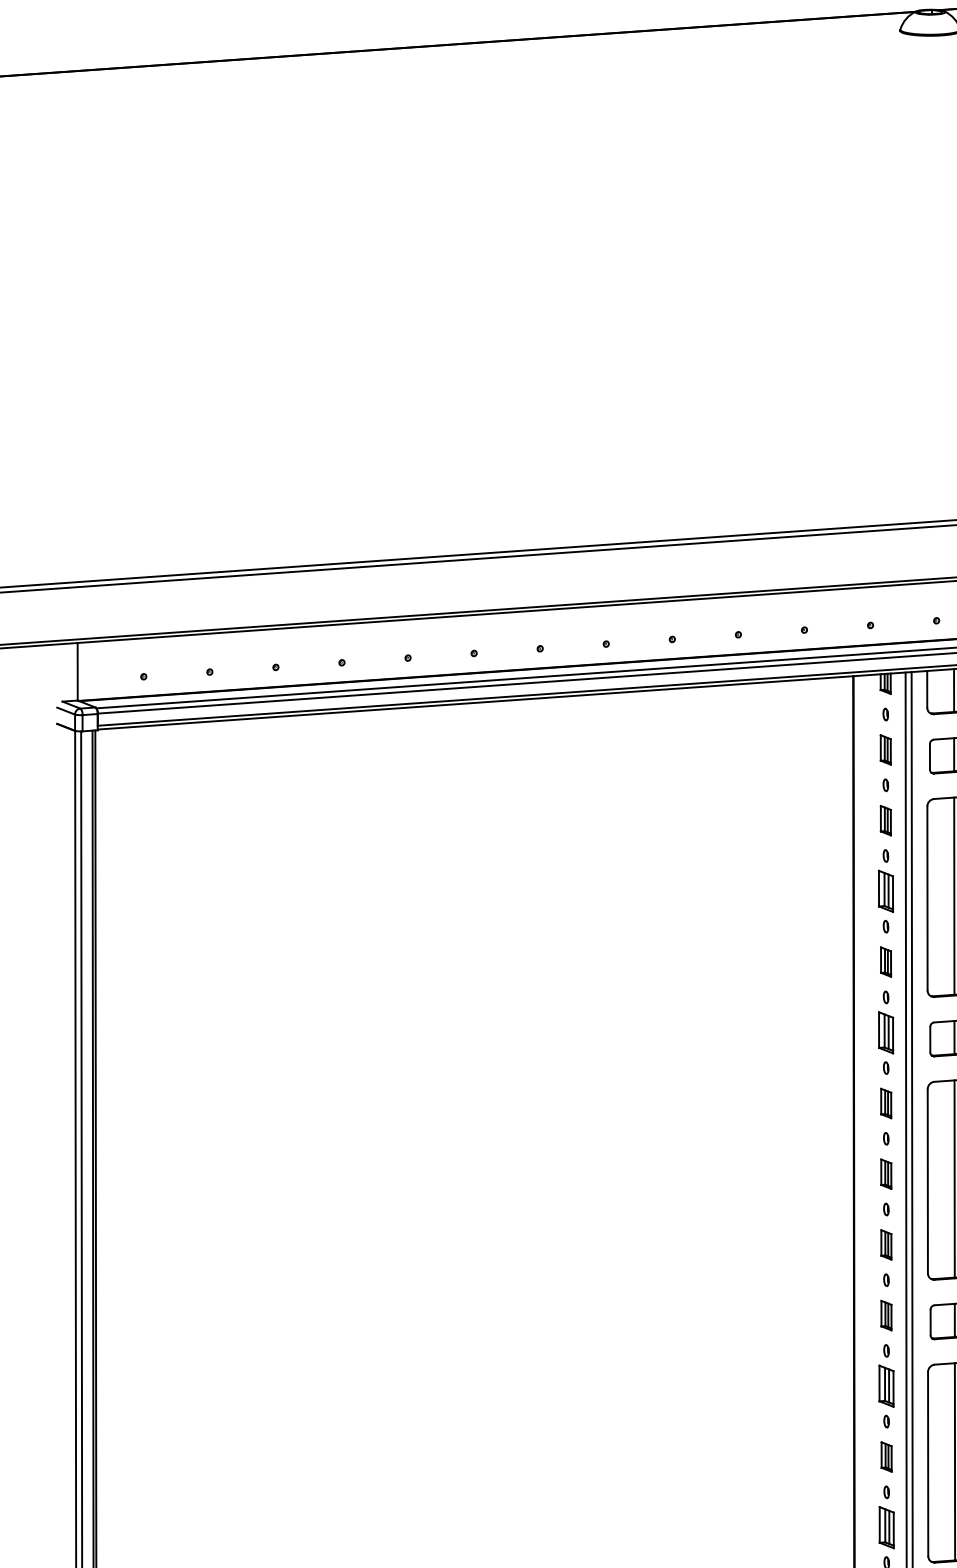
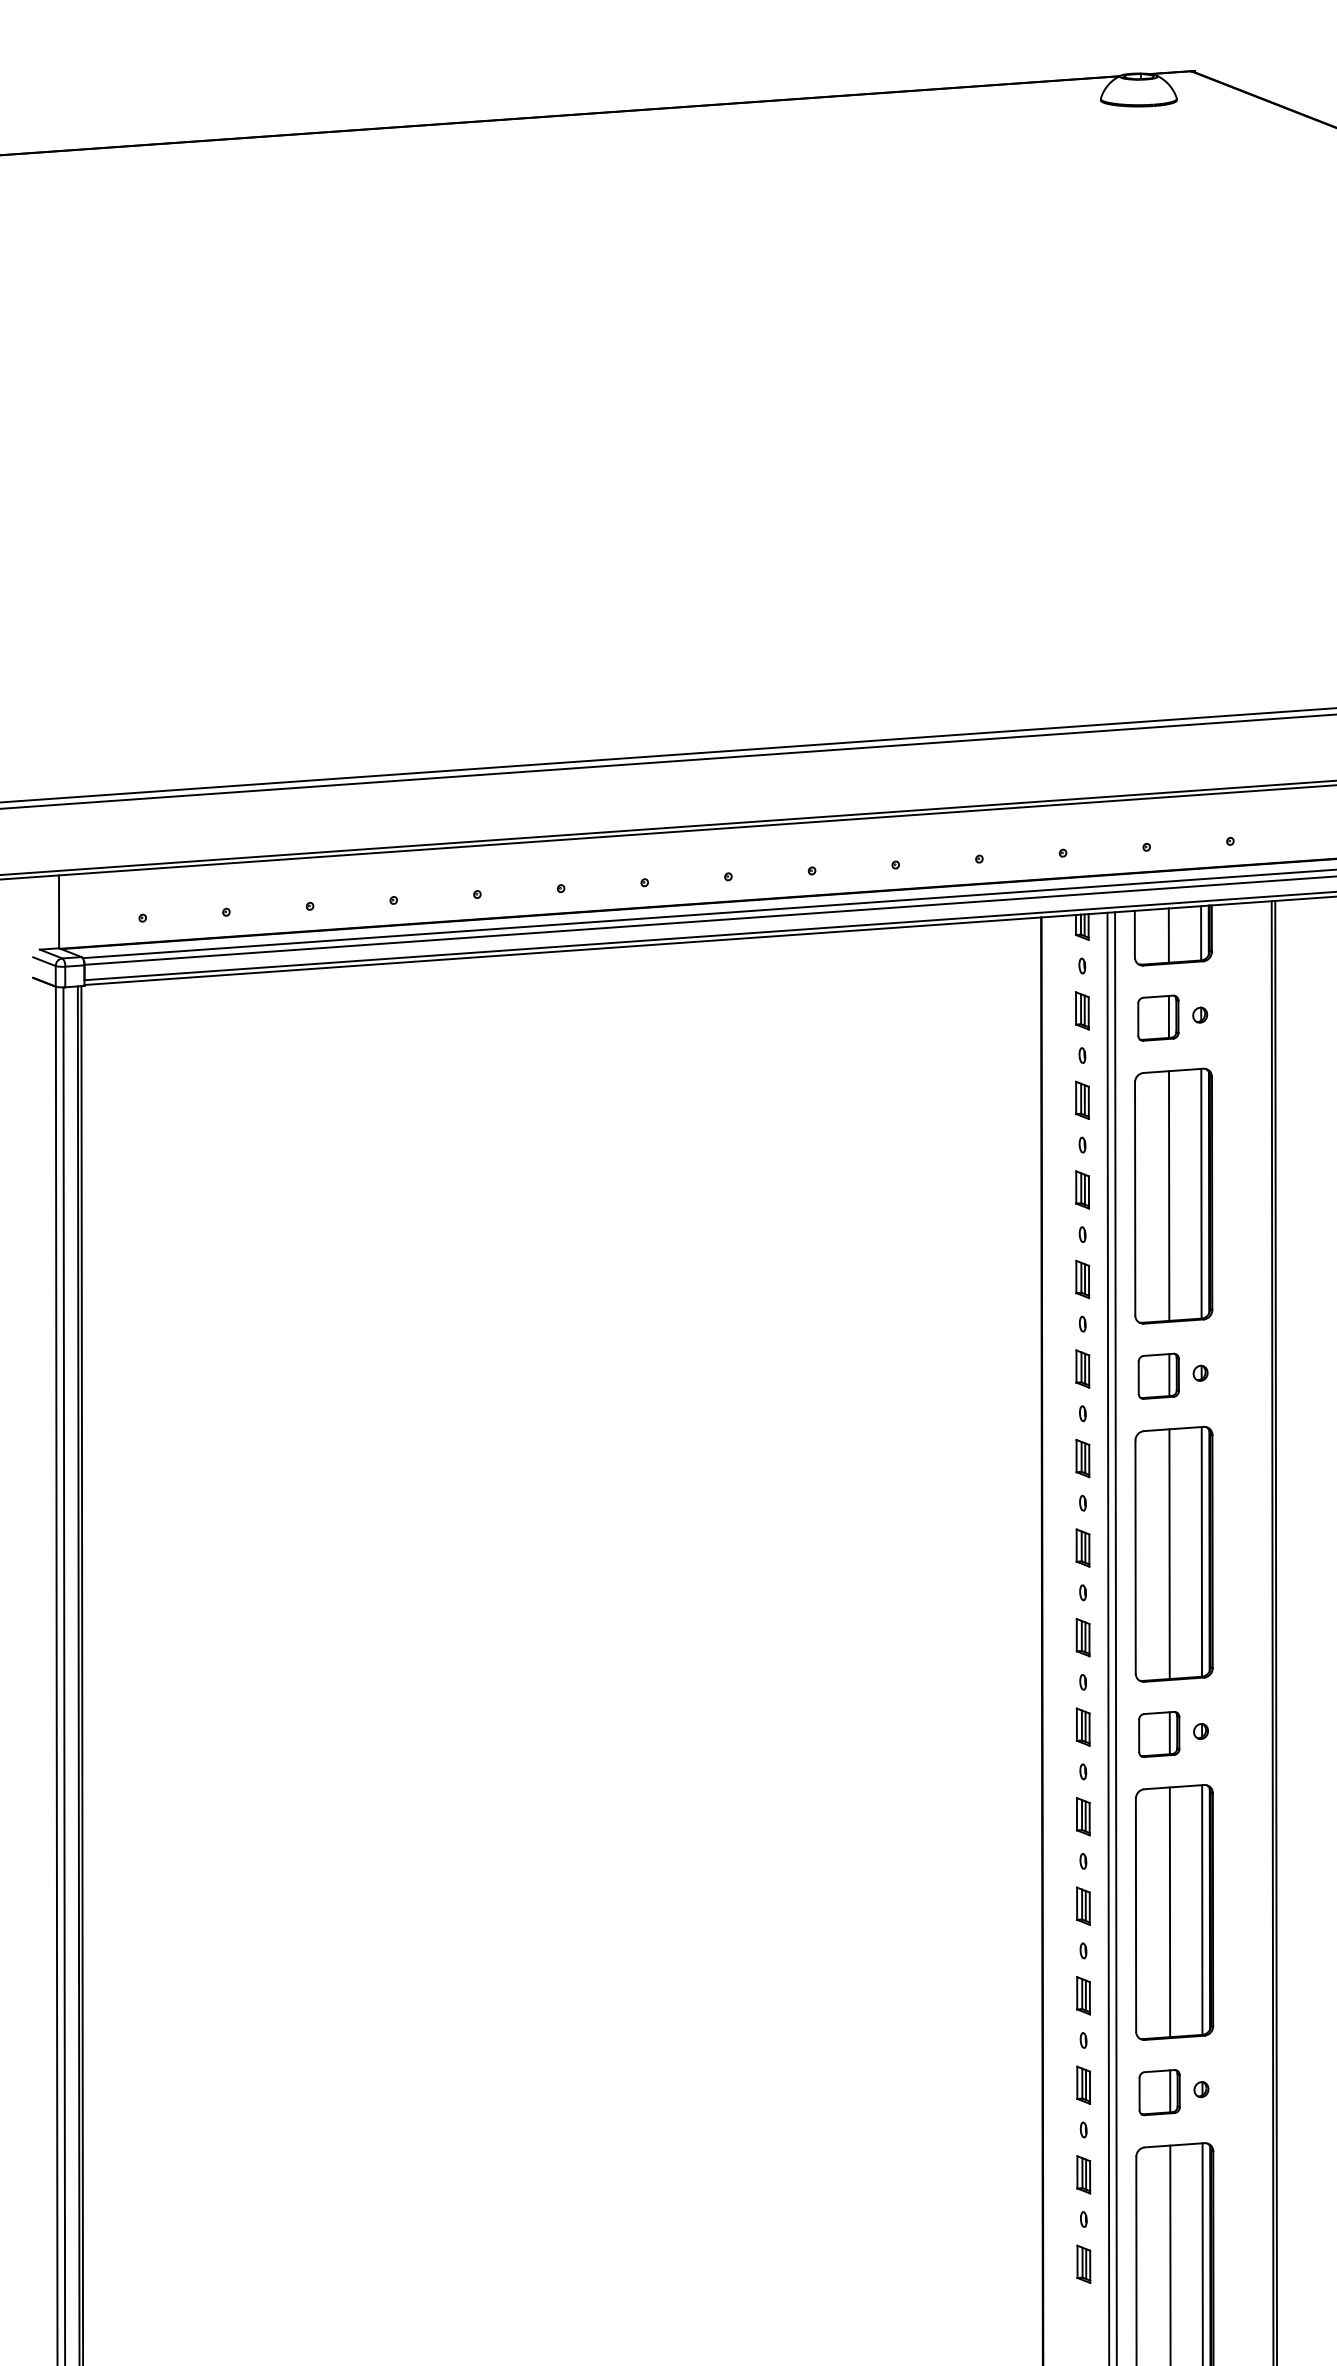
part: (885, 891) -> (1082, 1189), size x0.71
part: (885, 1032) -> (1082, 1368), size x0.71
part: (886, 1386) -> (1083, 1816), size x0.71
part: (886, 1527) -> (1083, 1995), size x0.71

